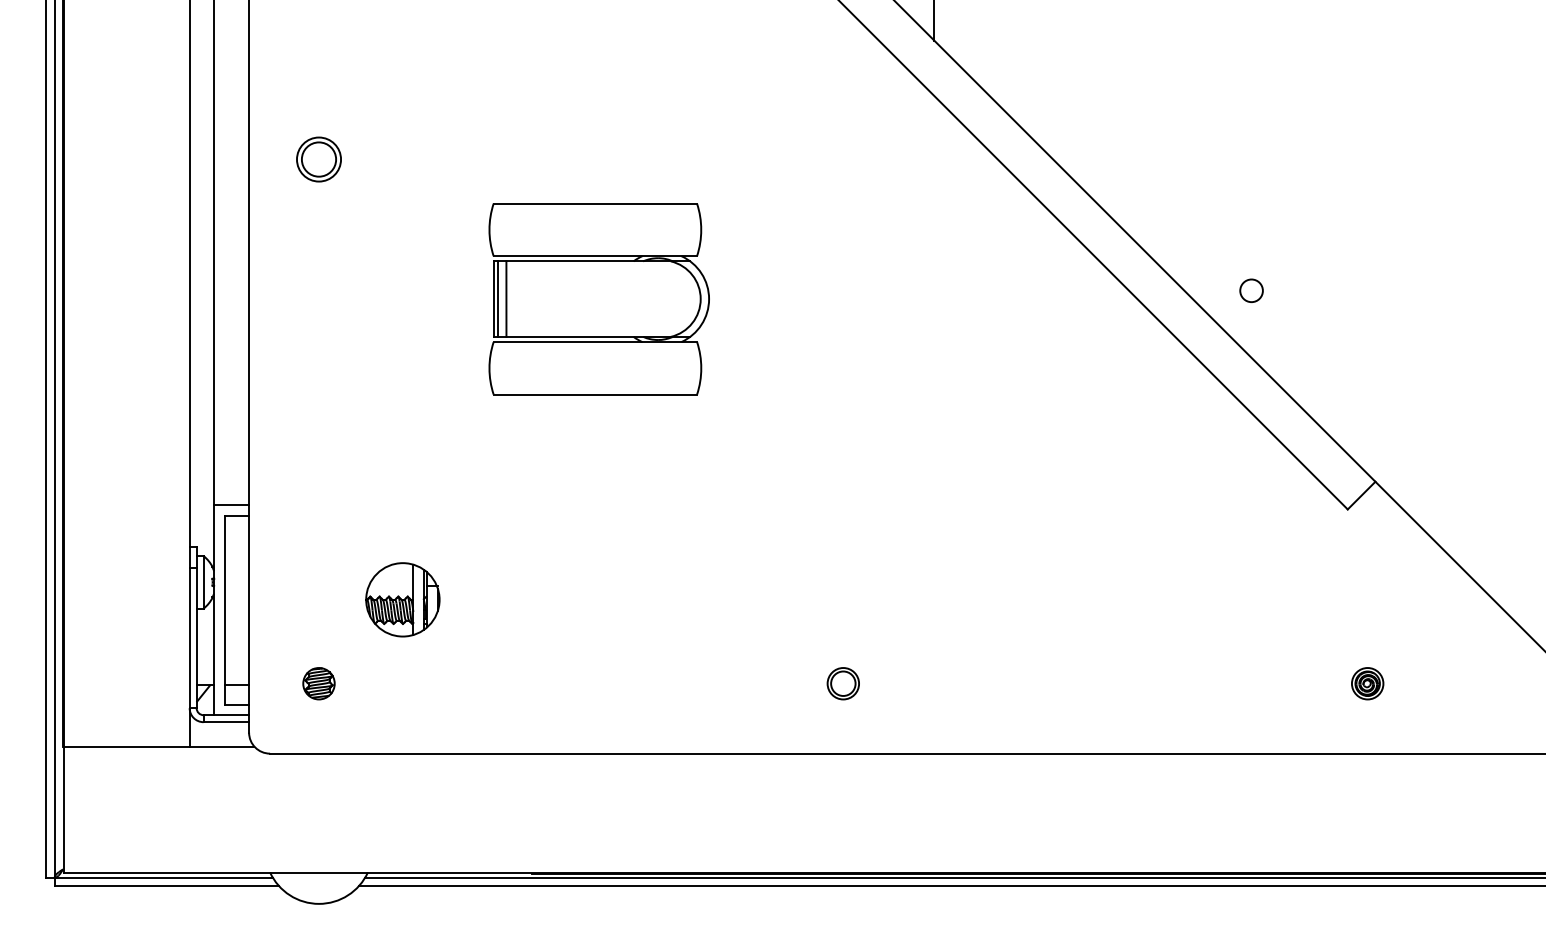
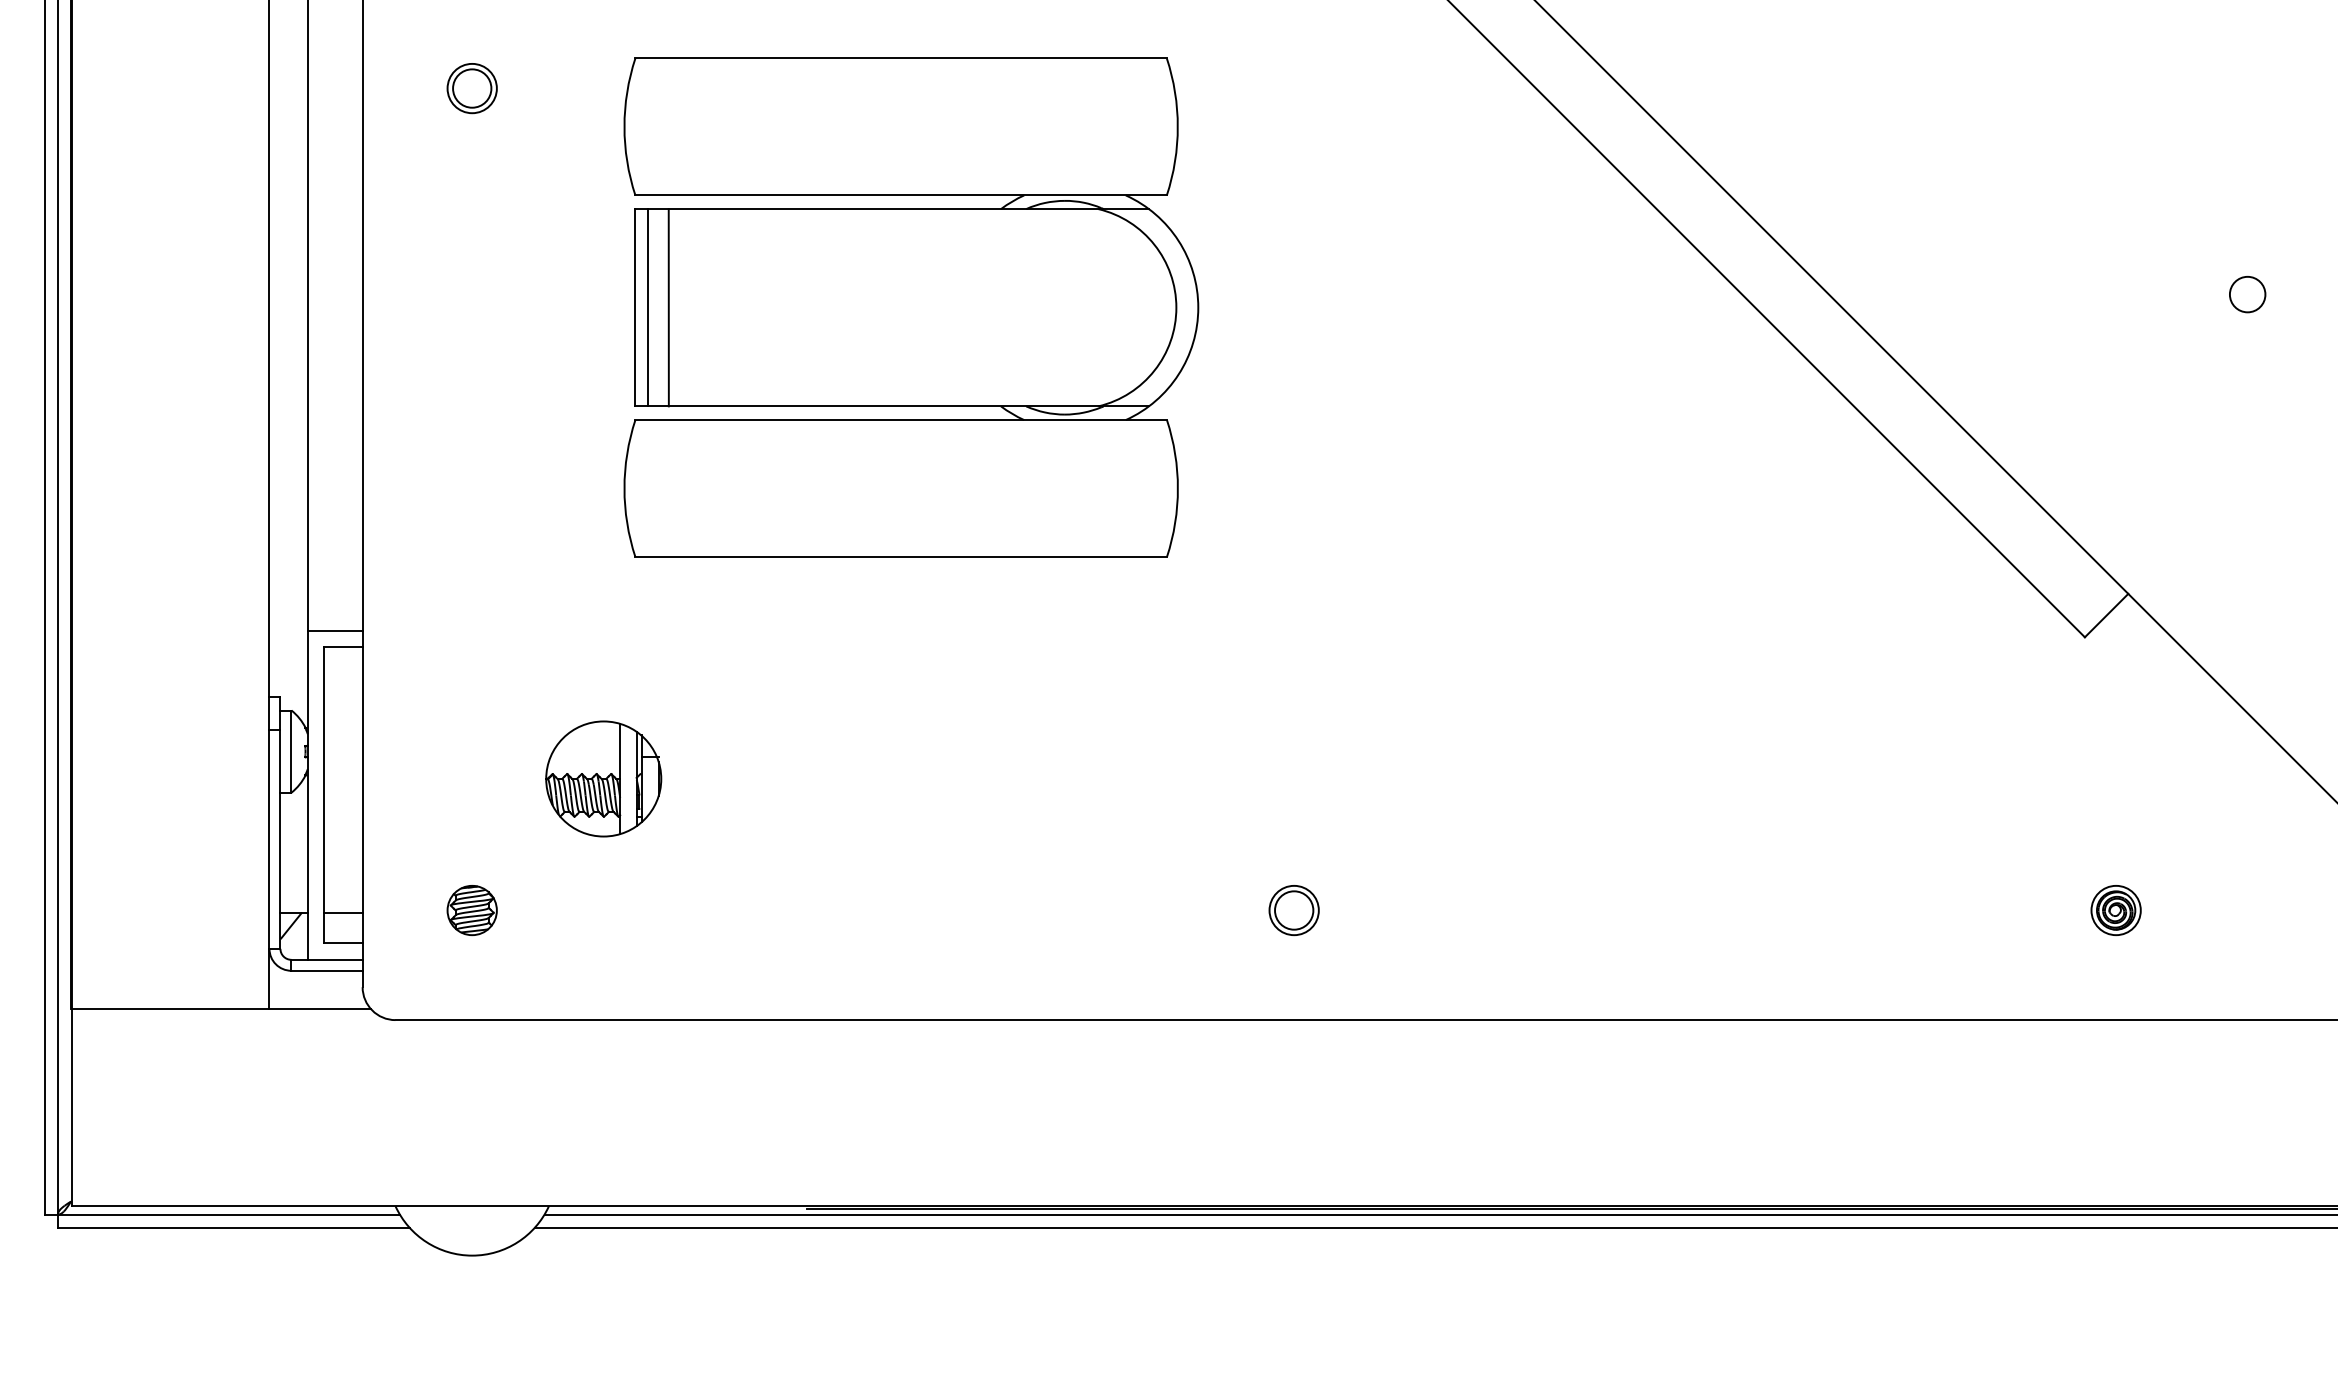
part: (318, 158) -> (471, 87), size x0.71
circle: (1251, 290) -> (2247, 294), moved
part: (599, 298) -> (911, 306), size x1.67

